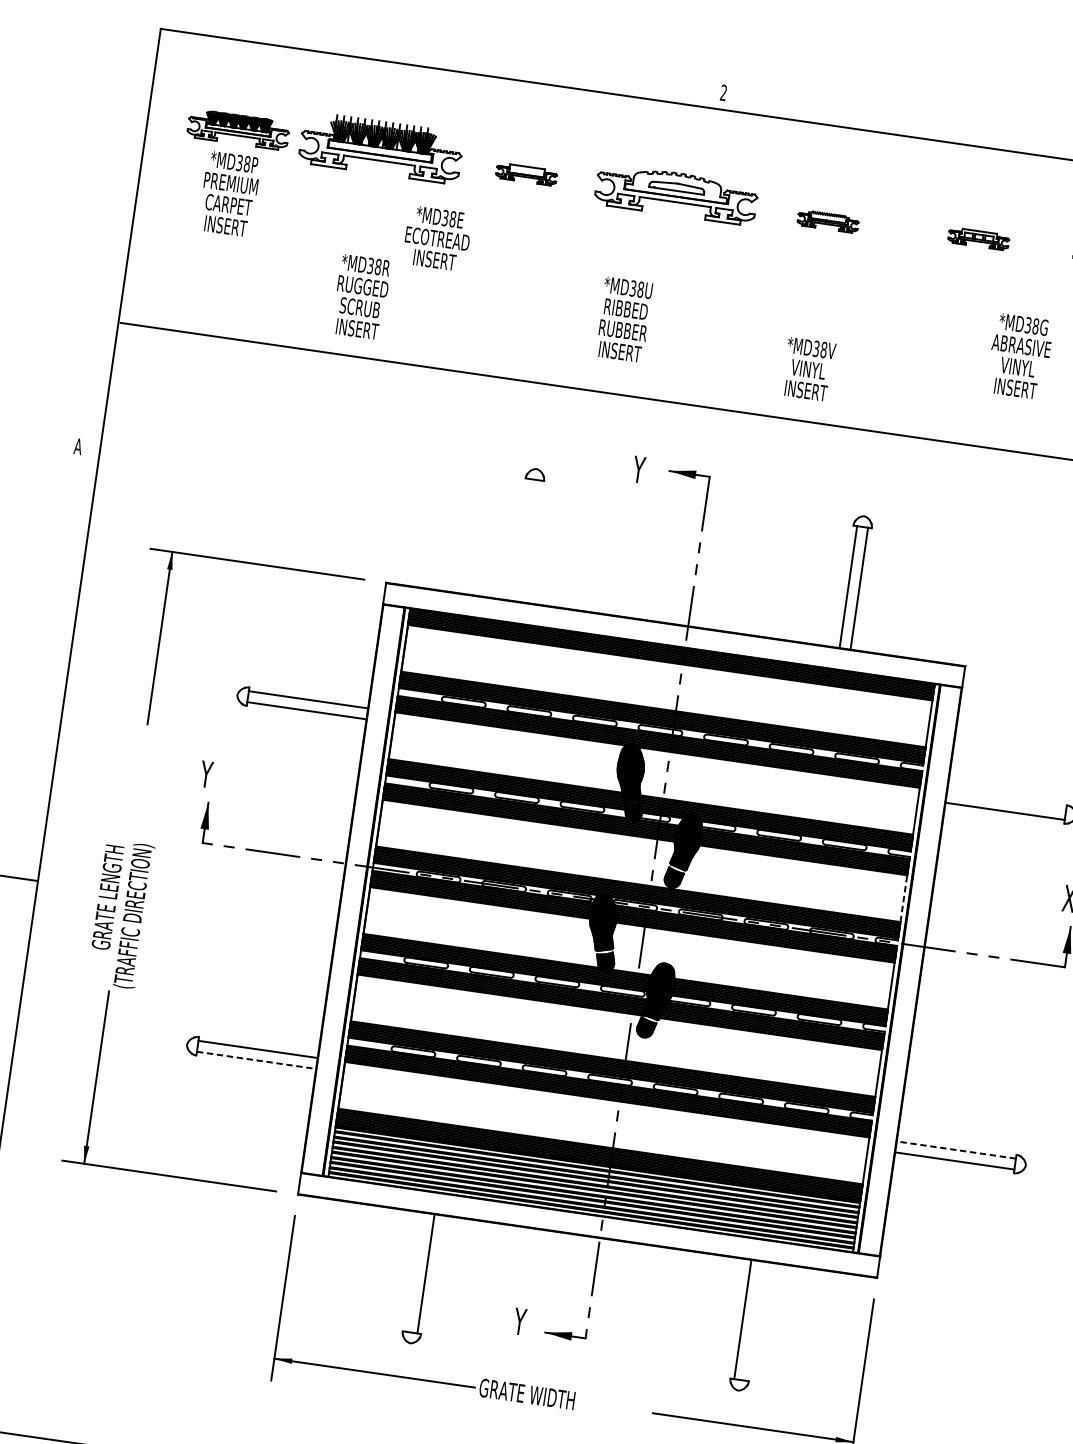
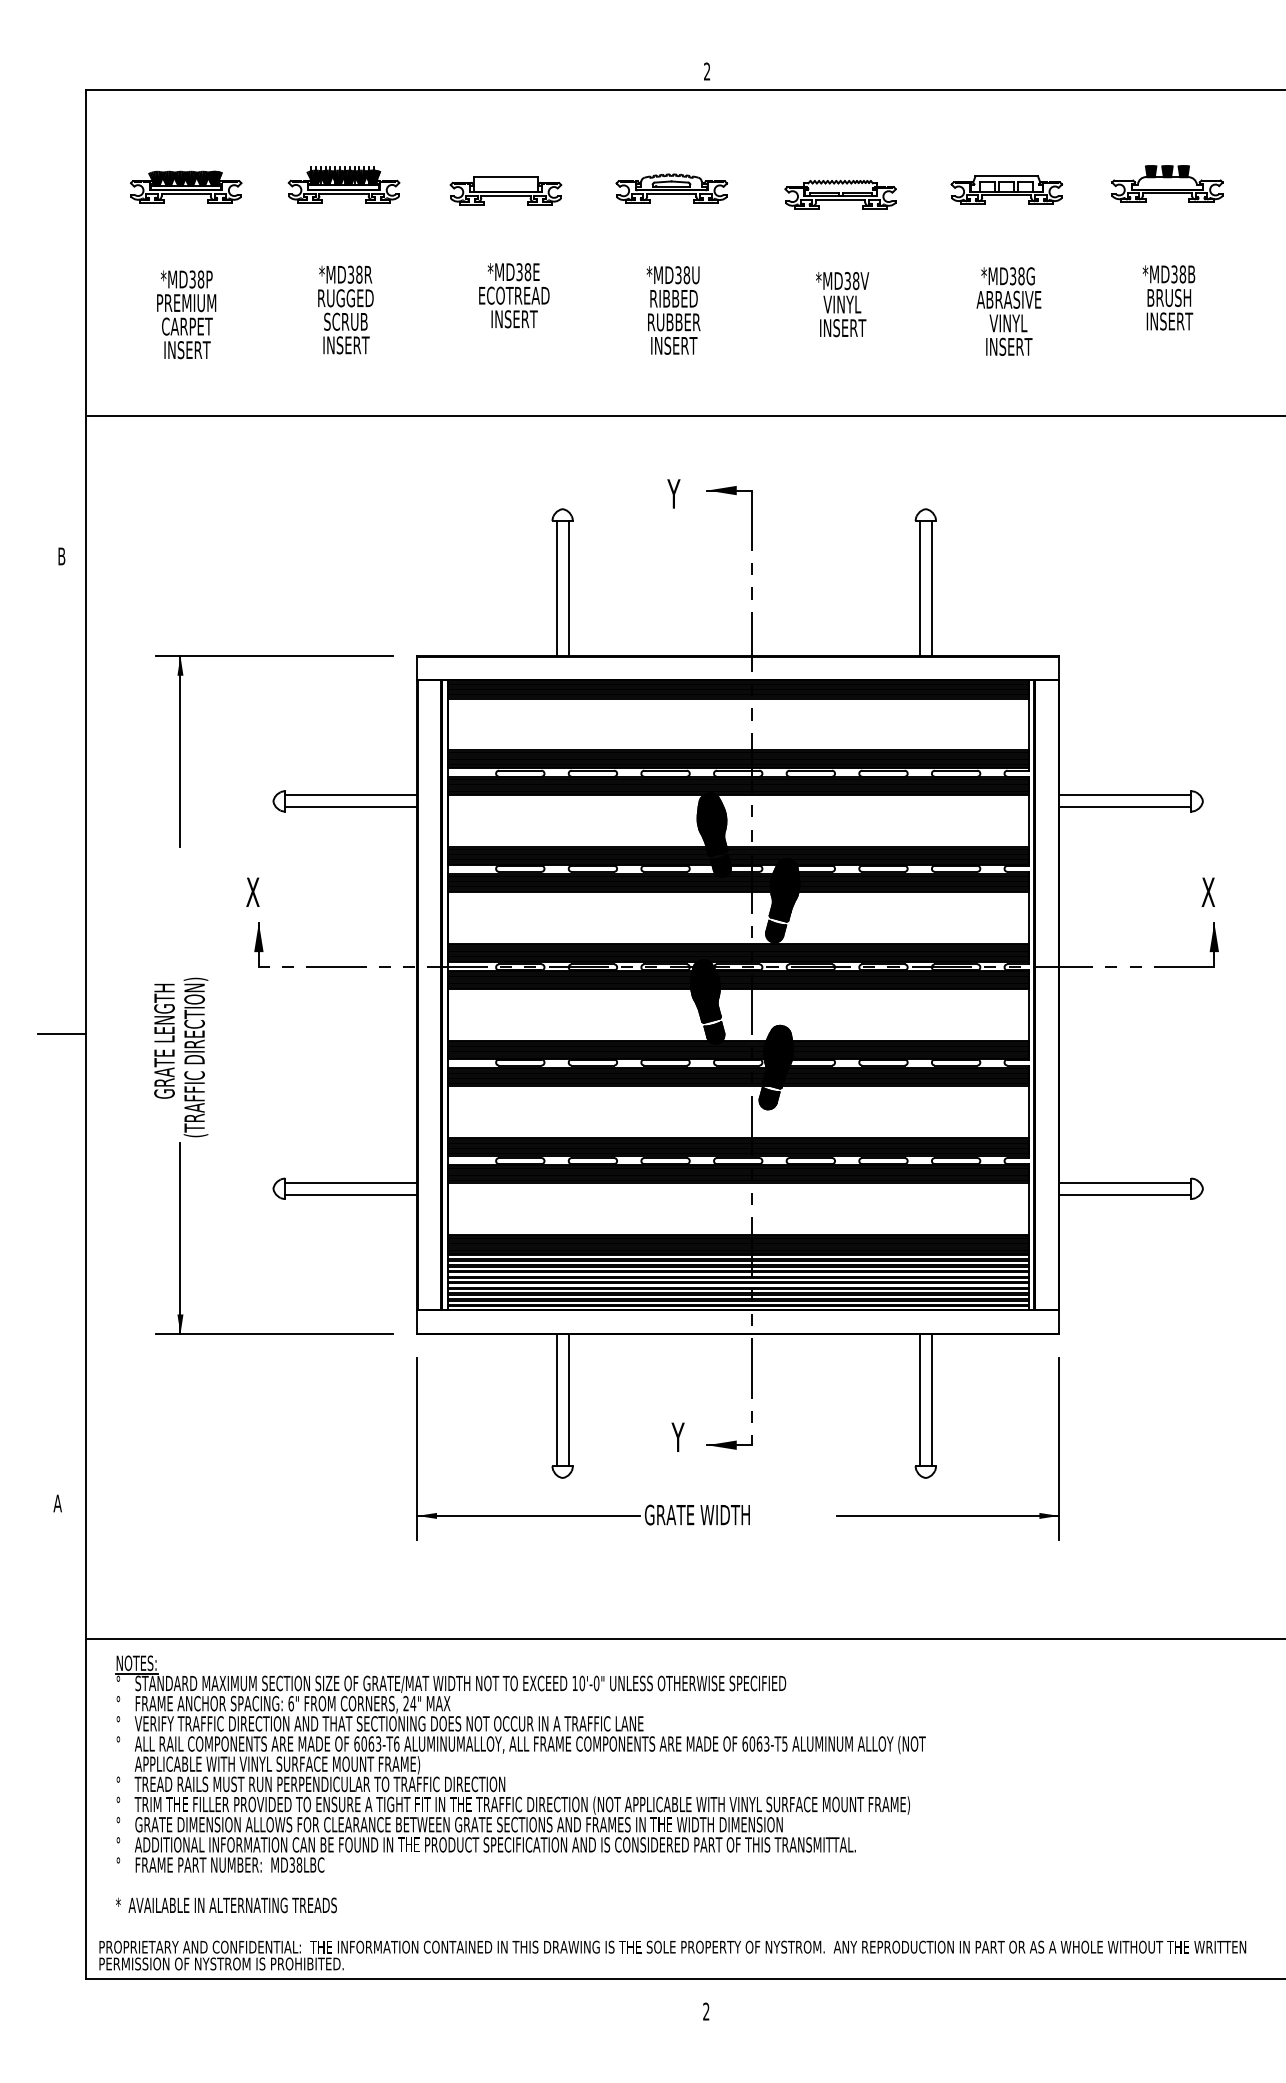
part: (380, 147) -> (343, 184), size x0.62
part: (526, 173) -> (505, 190), size x1.67
text: (229, 193) -> (186, 314), moved
part: (676, 193) -> (671, 188), size x0.62
part: (828, 221) -> (840, 194), size x1.67
text: (437, 238) -> (514, 295), moved
part: (978, 238) -> (1006, 189), size x1.67
text: (361, 296) -> (345, 309), moved
text: (624, 319) -> (673, 310), moved
text: (1019, 356) -> (1008, 311), moved
text: (808, 369) -> (842, 304), moved
text: (77, 446) -> (61, 556), A -> B
line: (520, 539) -> (556, 588), added
line: (531, 541) -> (568, 588), added
text: (206, 773) -> (252, 891), Y -> X
line: (1007, 800) -> (1125, 795), added
line: (903, 899) -> (1028, 918), dashed -> solid
line: (256, 1060) -> (351, 1194), dashed -> solid
line: (955, 1149) -> (1124, 1182), dashed -> solid
line: (414, 1272) -> (556, 1400), added
line: (753, 1321) -> (931, 1400), added

